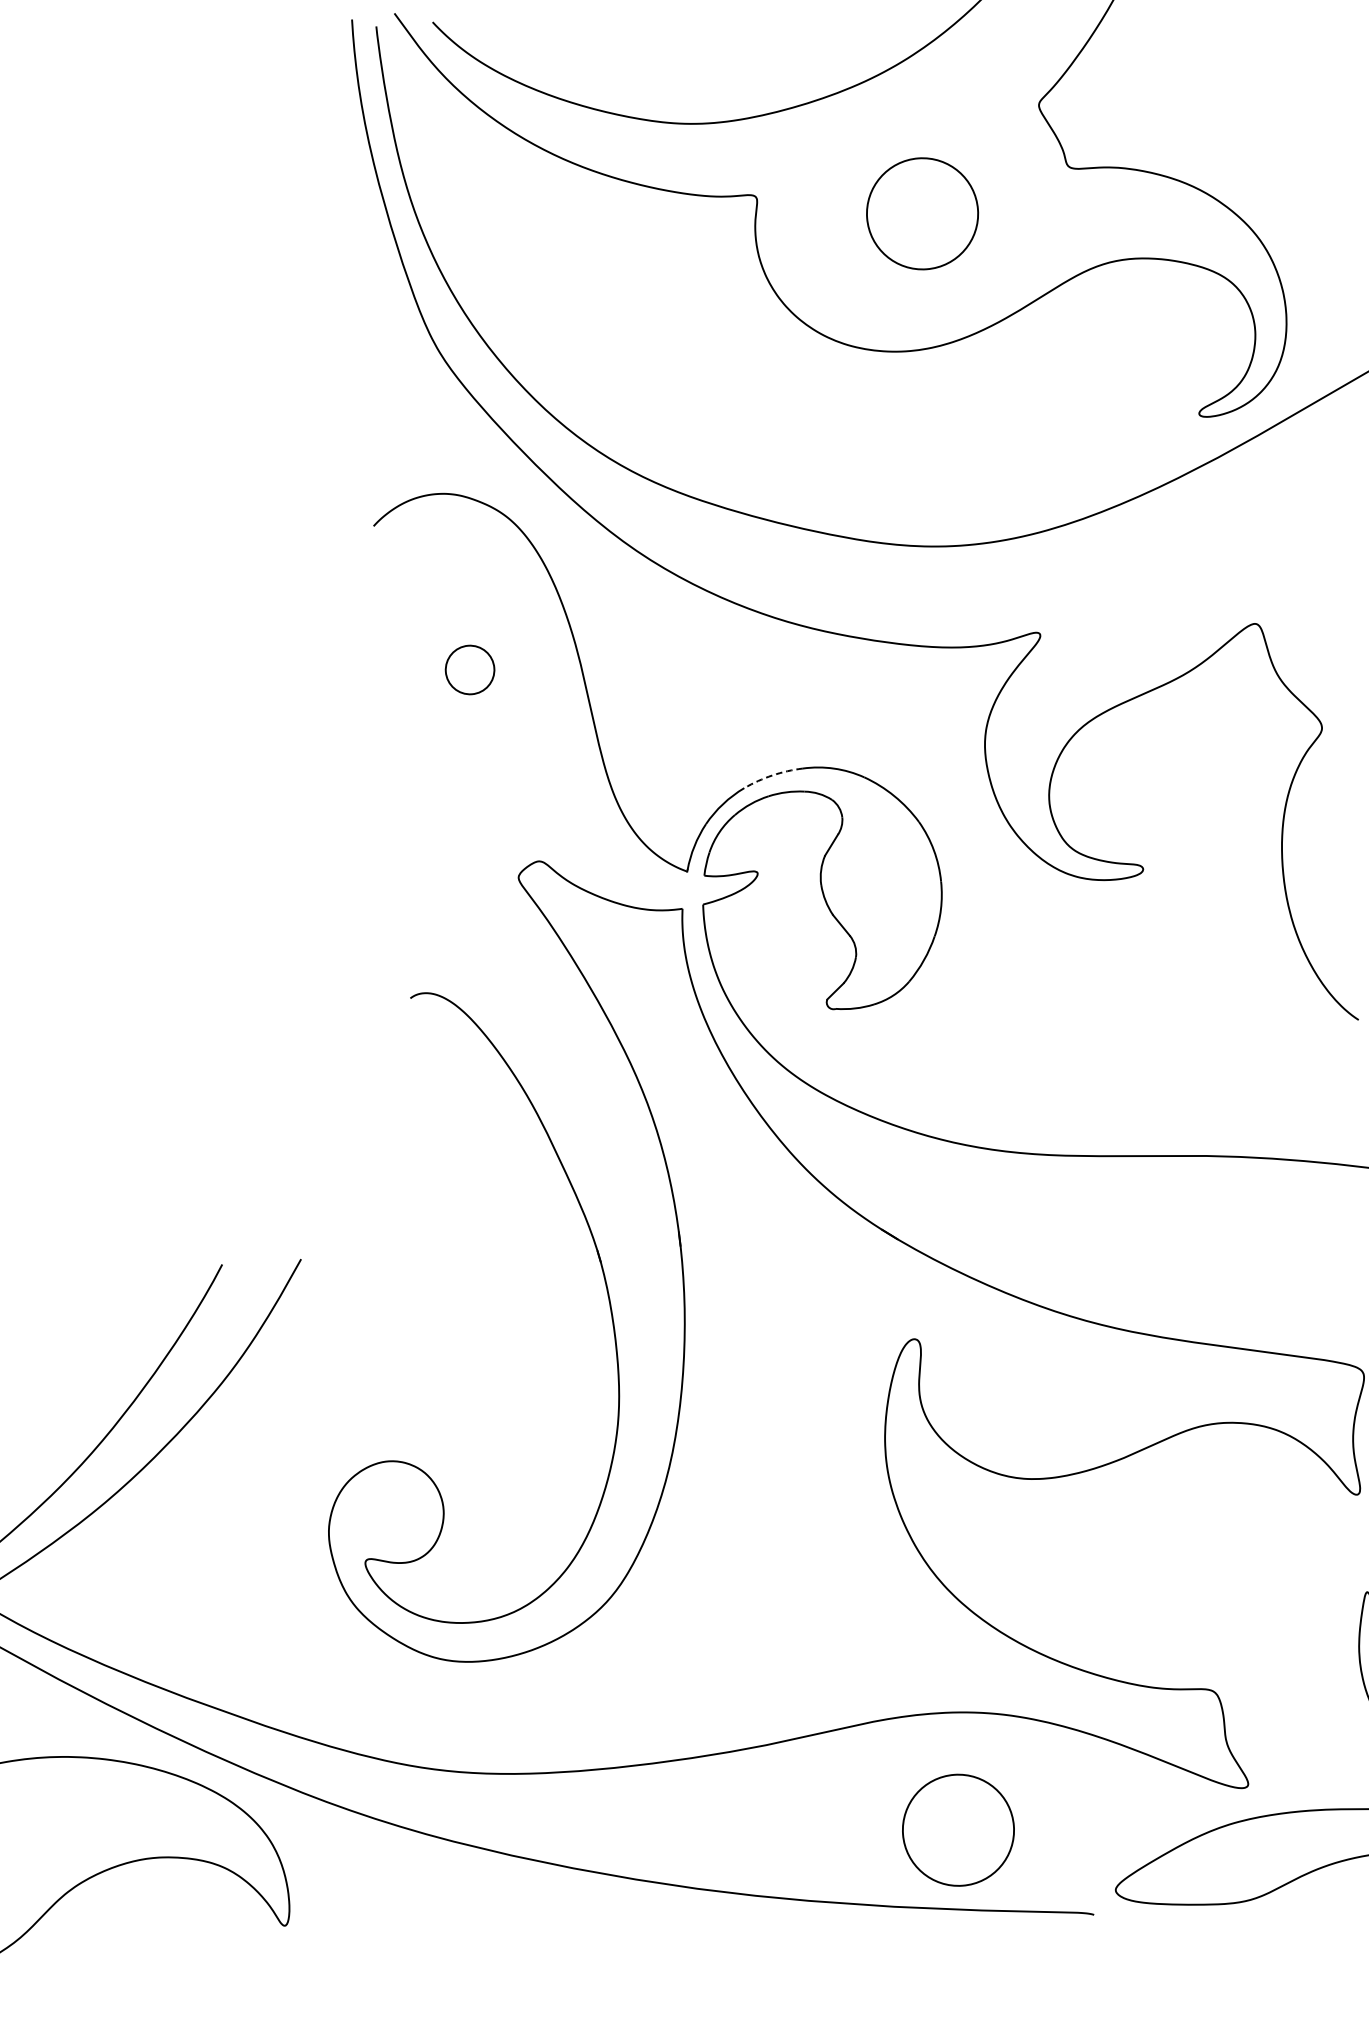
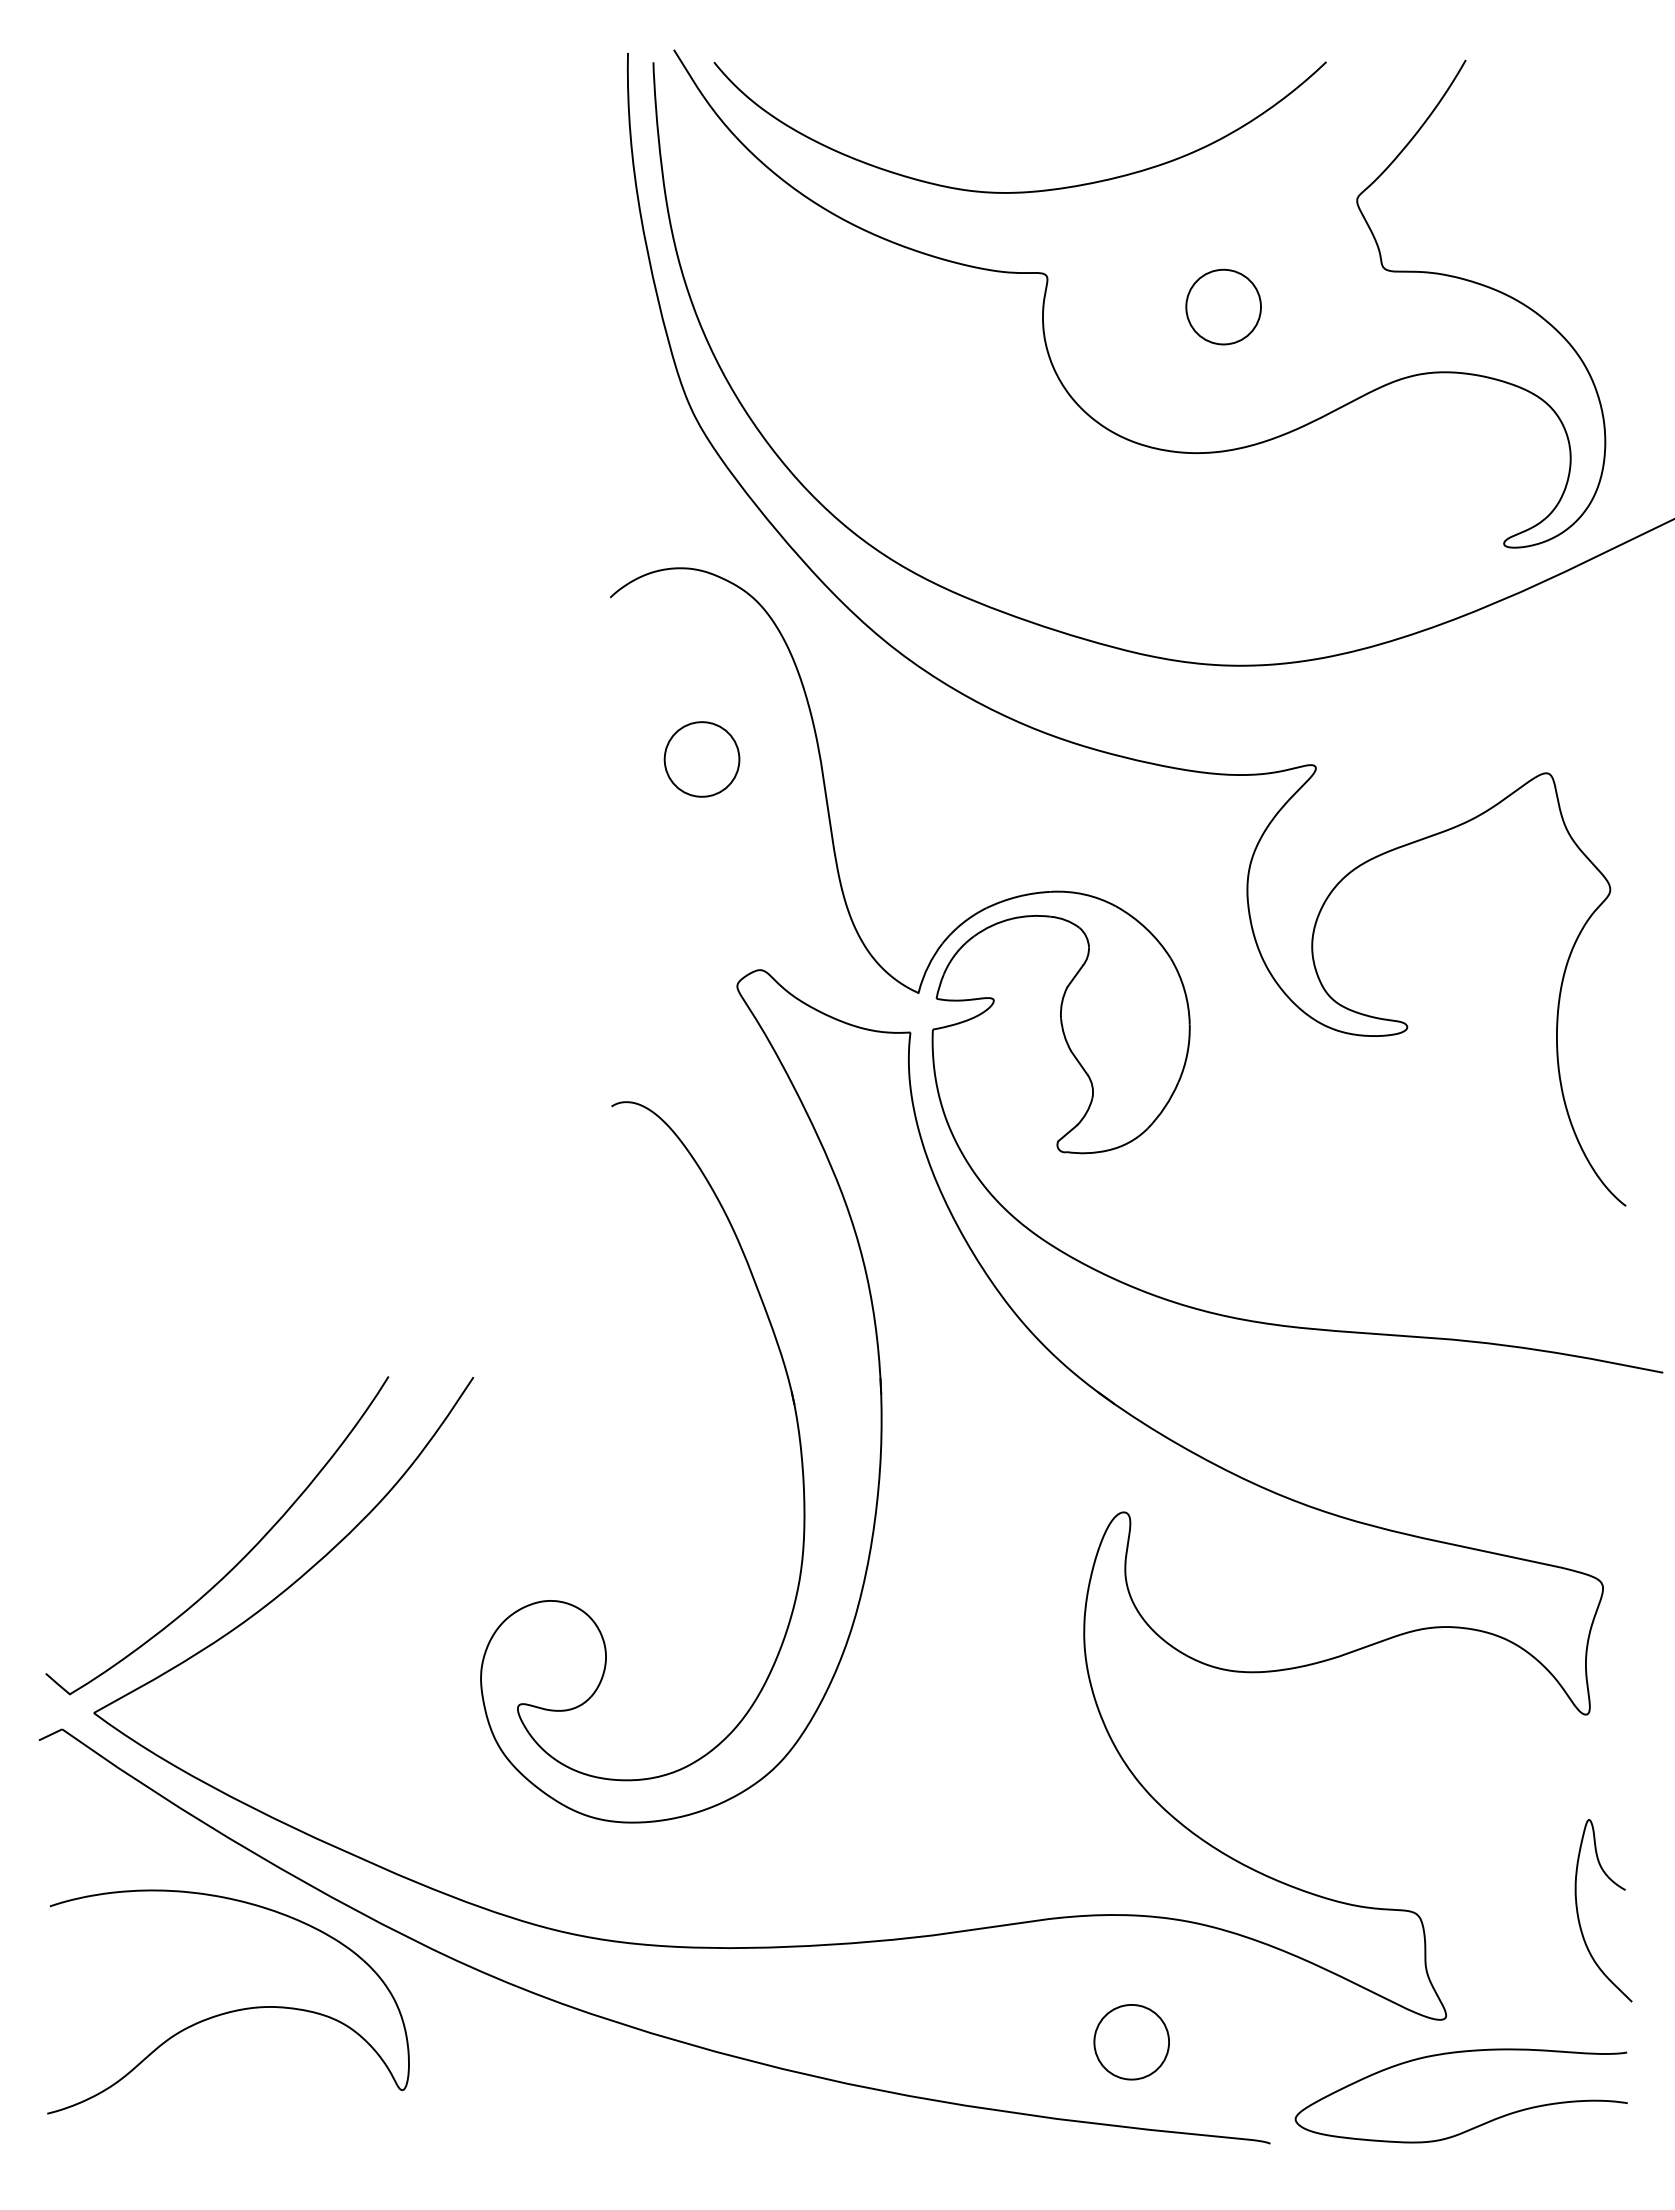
circle: (922, 213) -> (1223, 306), size x0.62
circle: (469, 670) -> (701, 759), size x1.43
arc: (772, 775) -> (1017, 896), dashed -> solid
circle: (958, 1830) -> (1131, 2042), size x0.62

